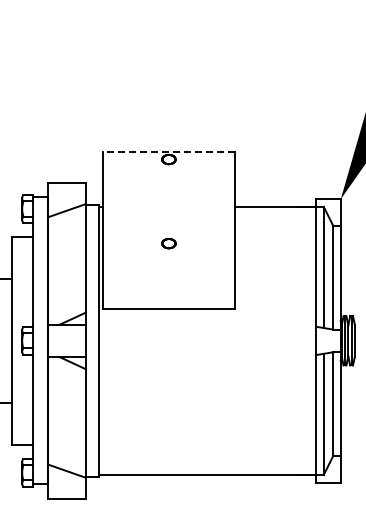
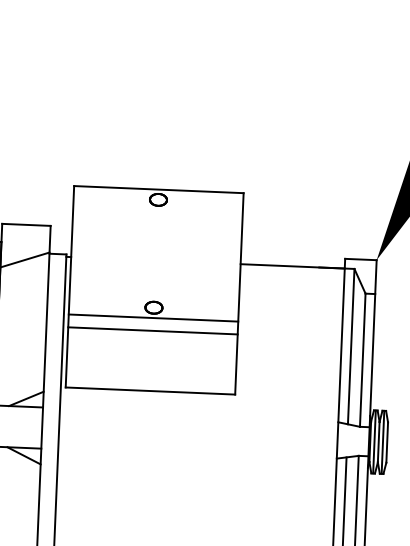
line: (168, 151) -> (158, 189), dashed -> solid
line: (168, 251) -> (152, 317), added
line: (168, 261) -> (152, 330), added

